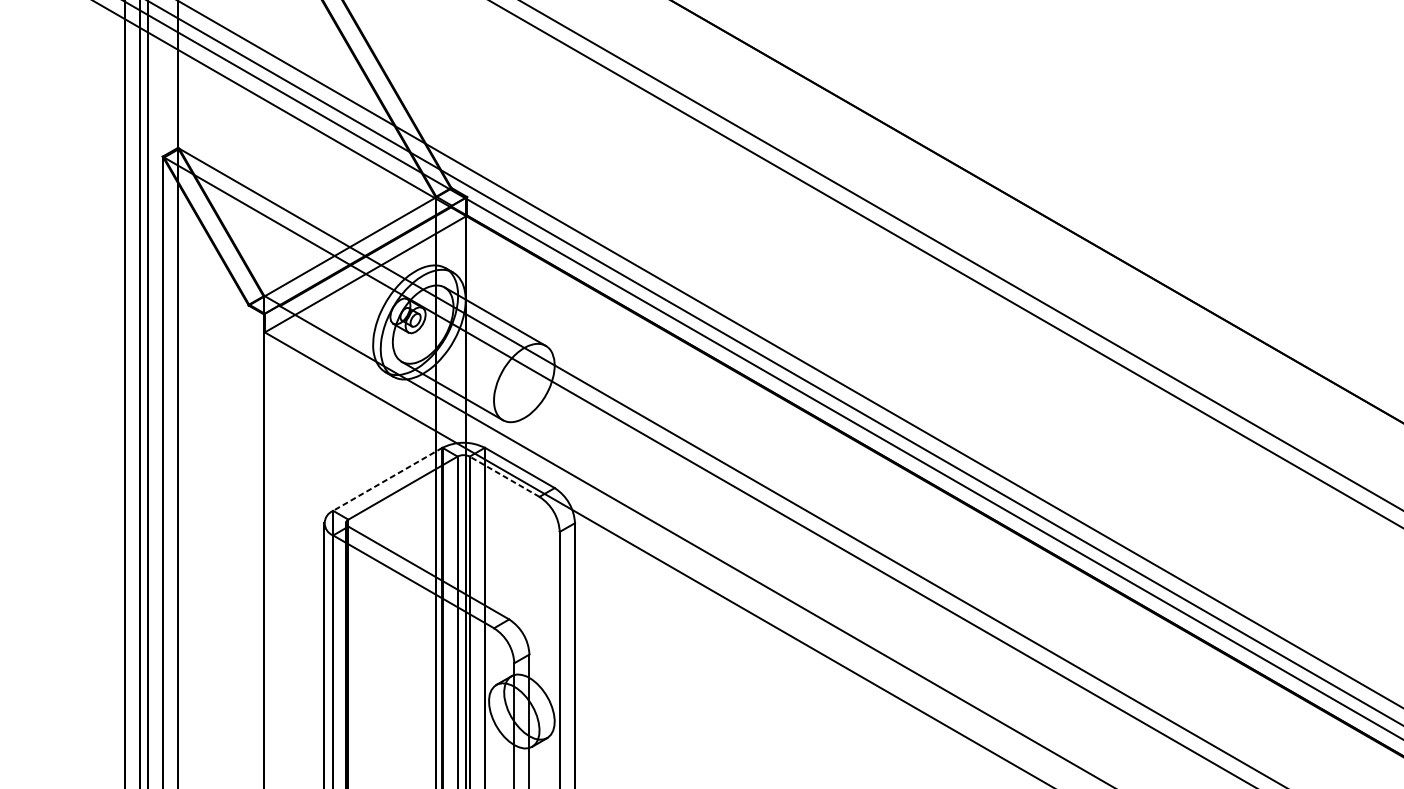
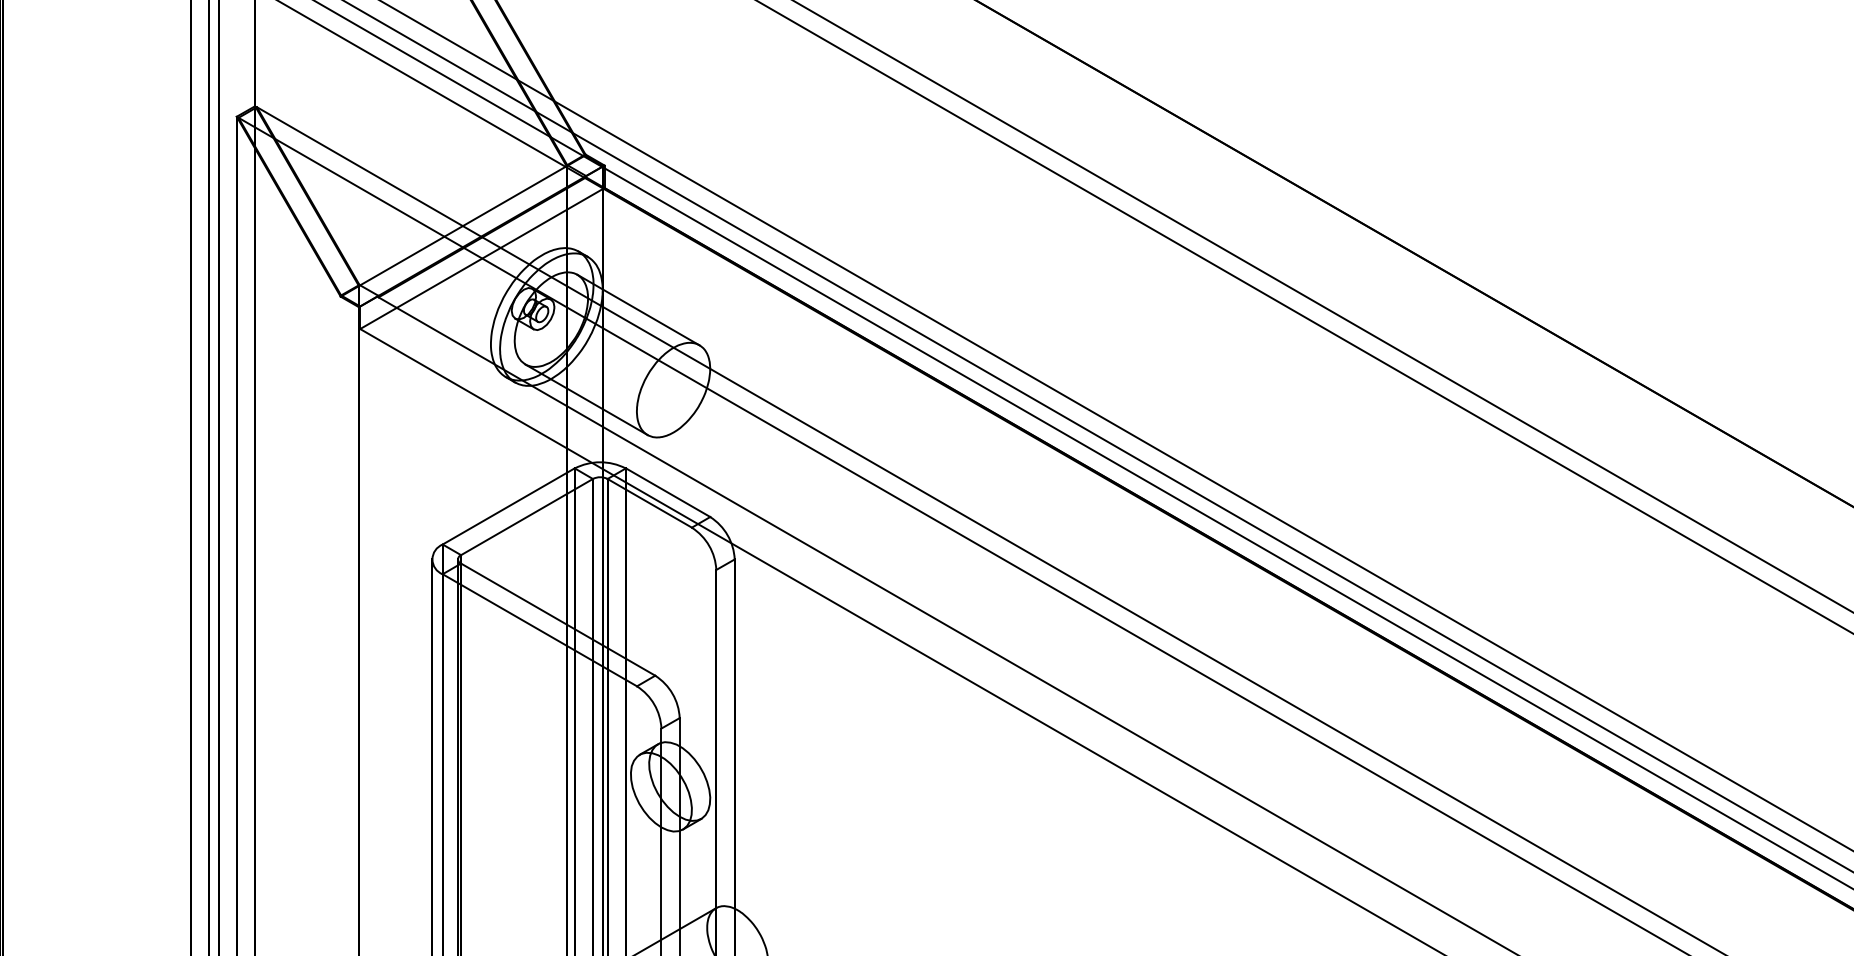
line: (504, 476) -> (649, 503), dashed -> solid
line: (387, 479) -> (508, 506), dashed -> solid

